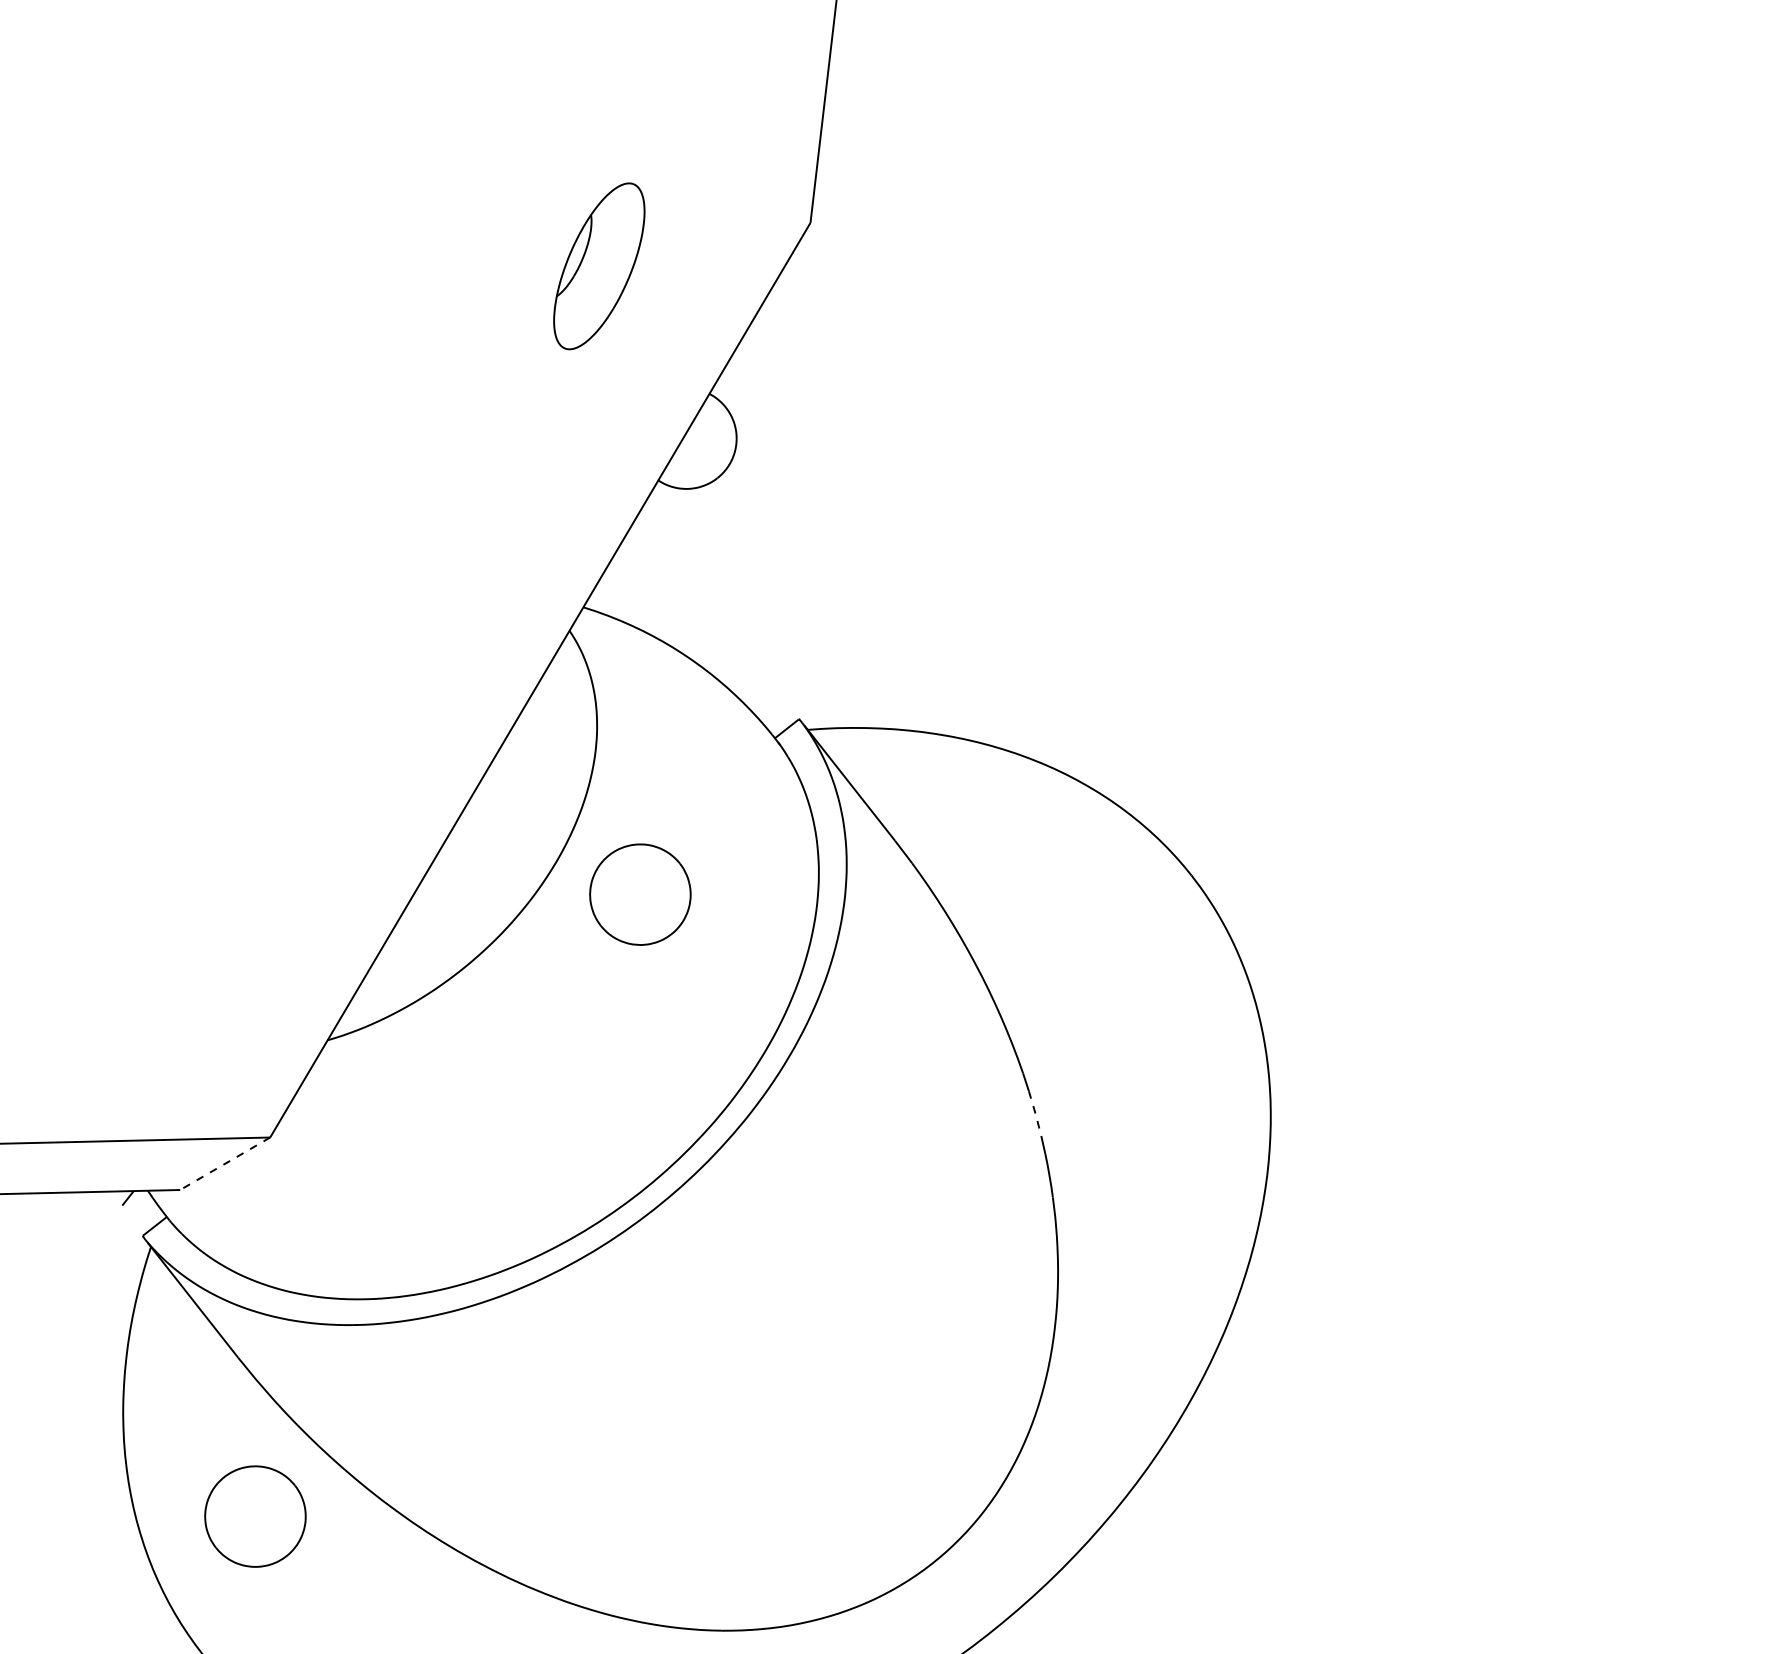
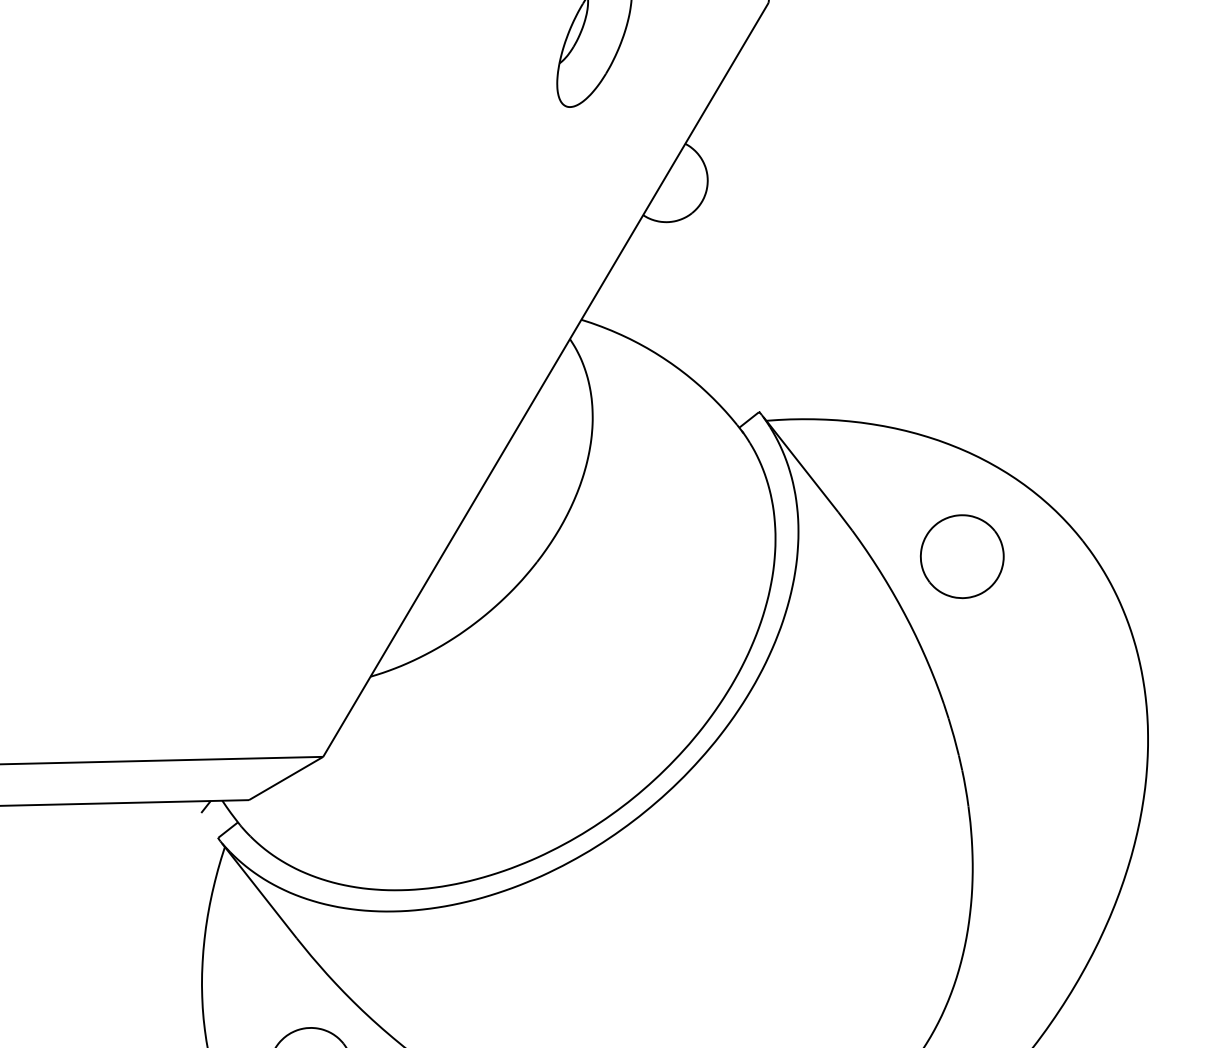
part: (640, 894) -> (962, 556), moved
line: (1035, 1113) -> (954, 737), dashed -> solid
line: (224, 1164) -> (285, 779), dashed -> solid

